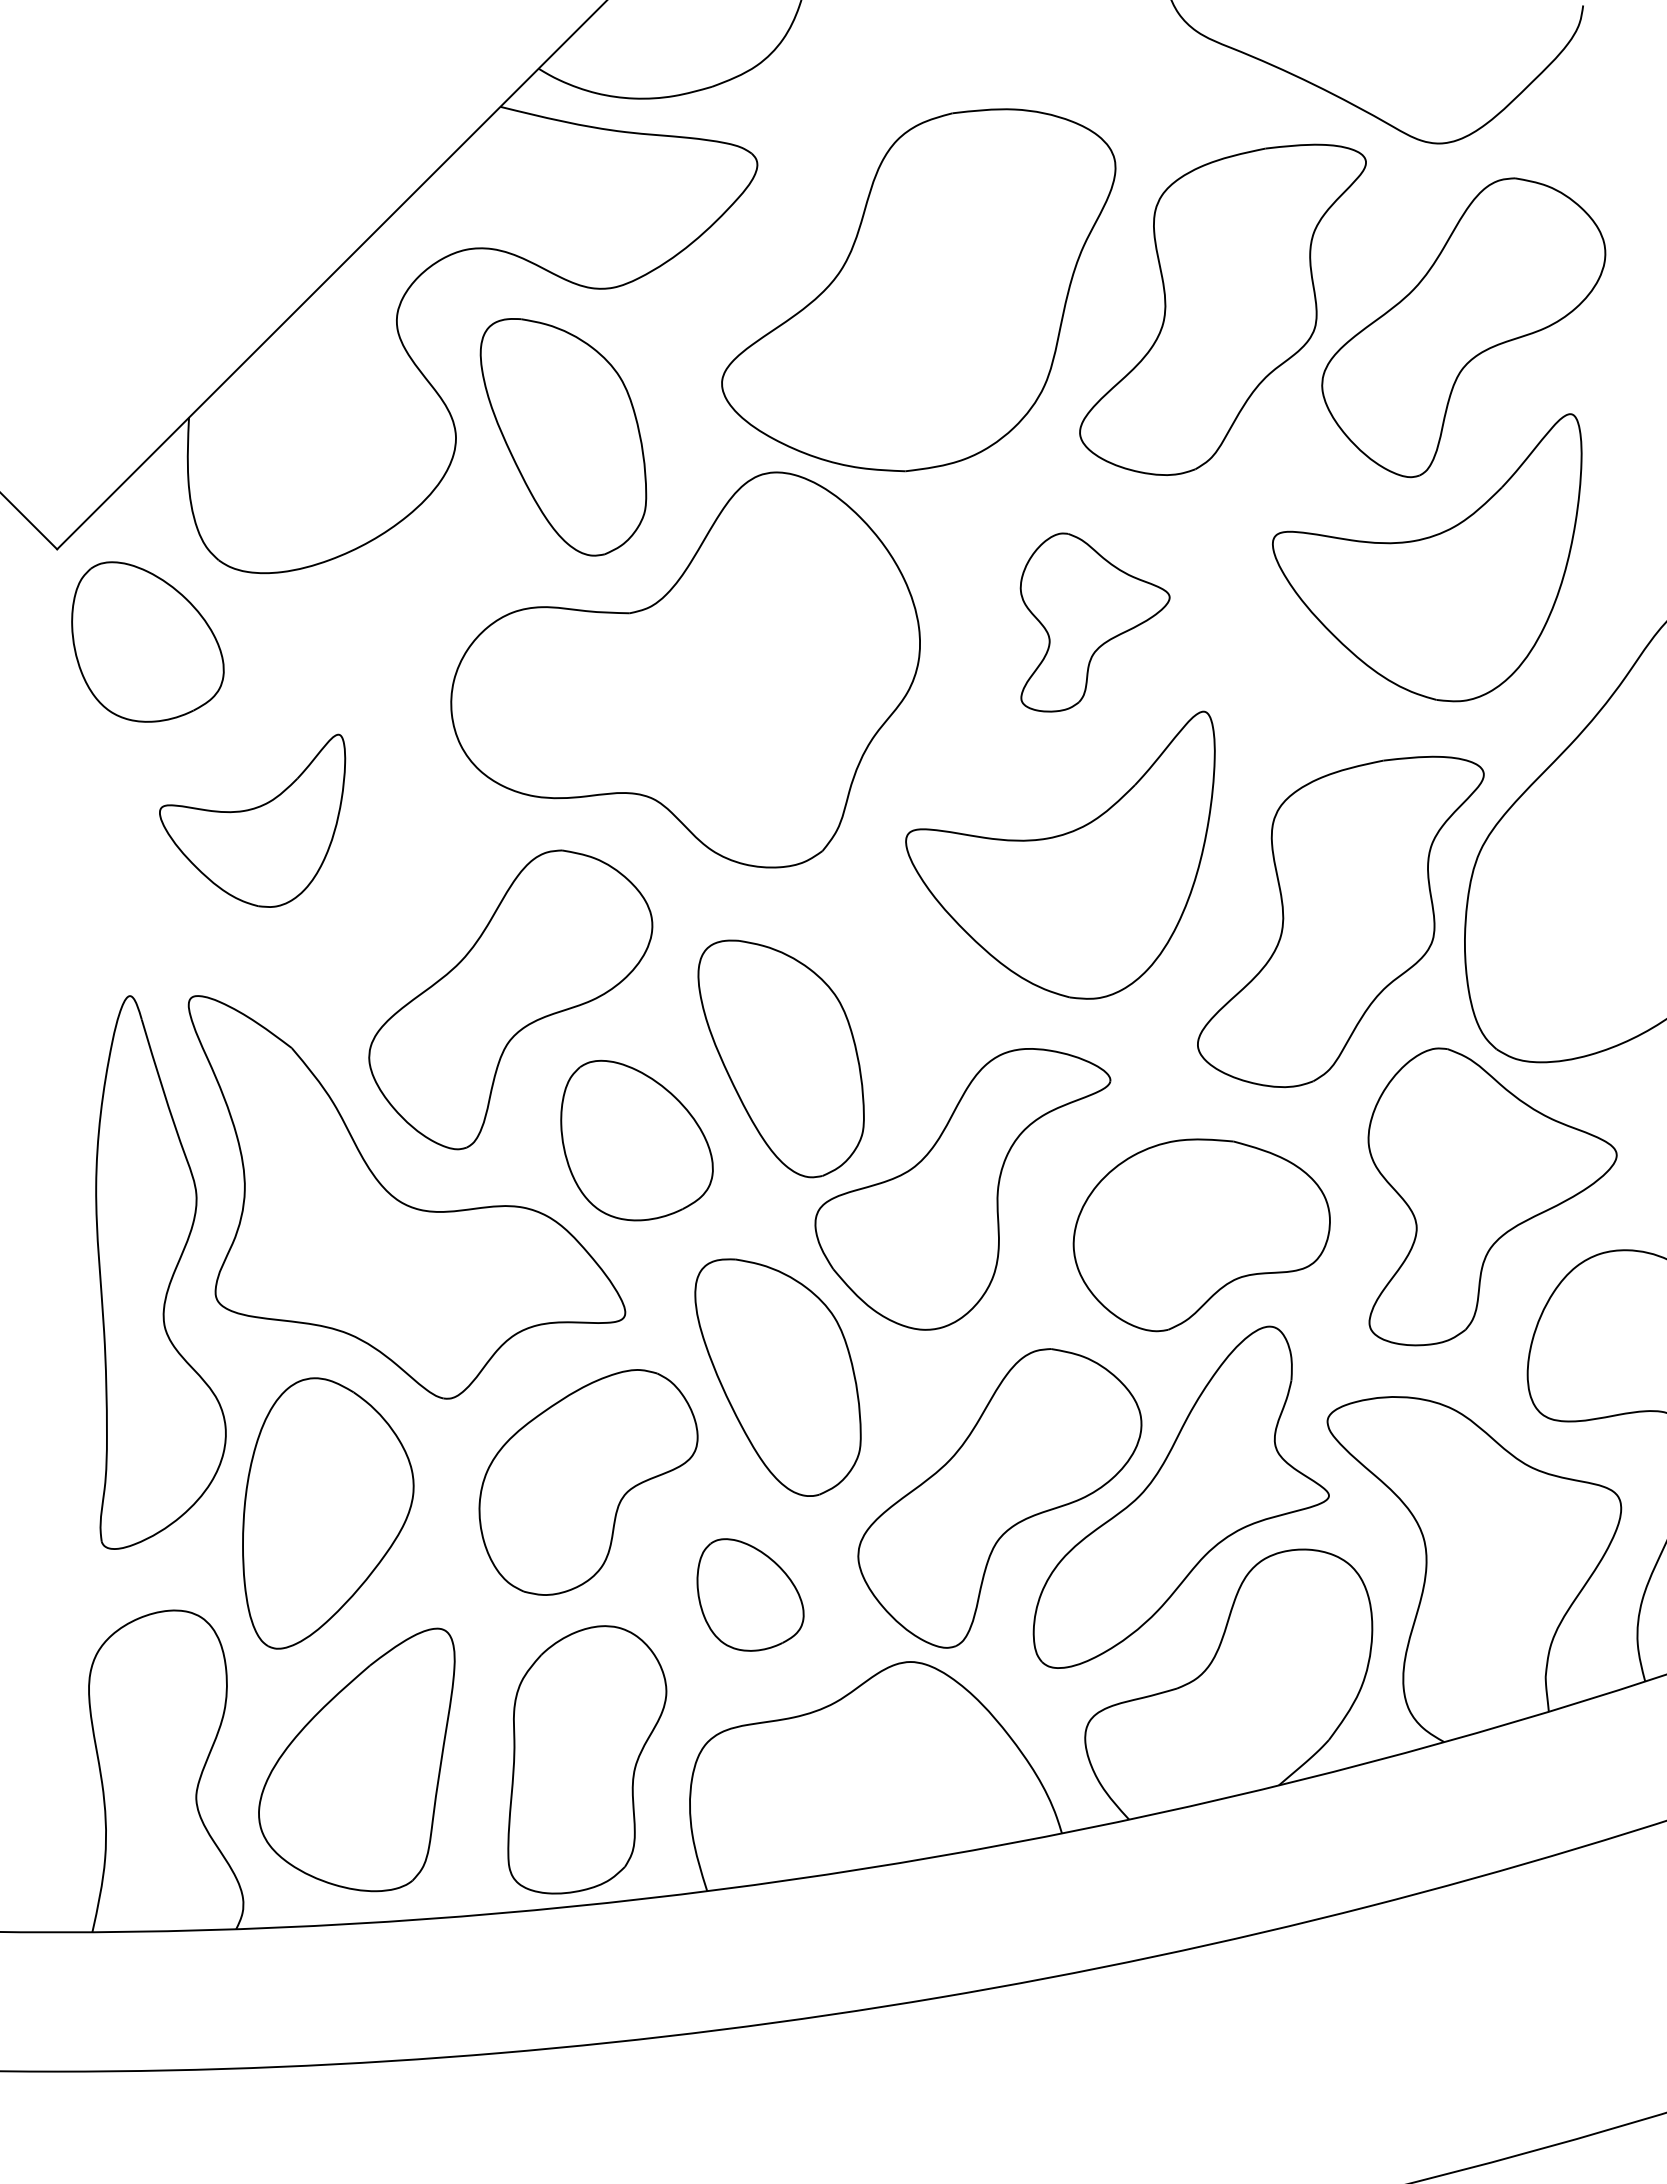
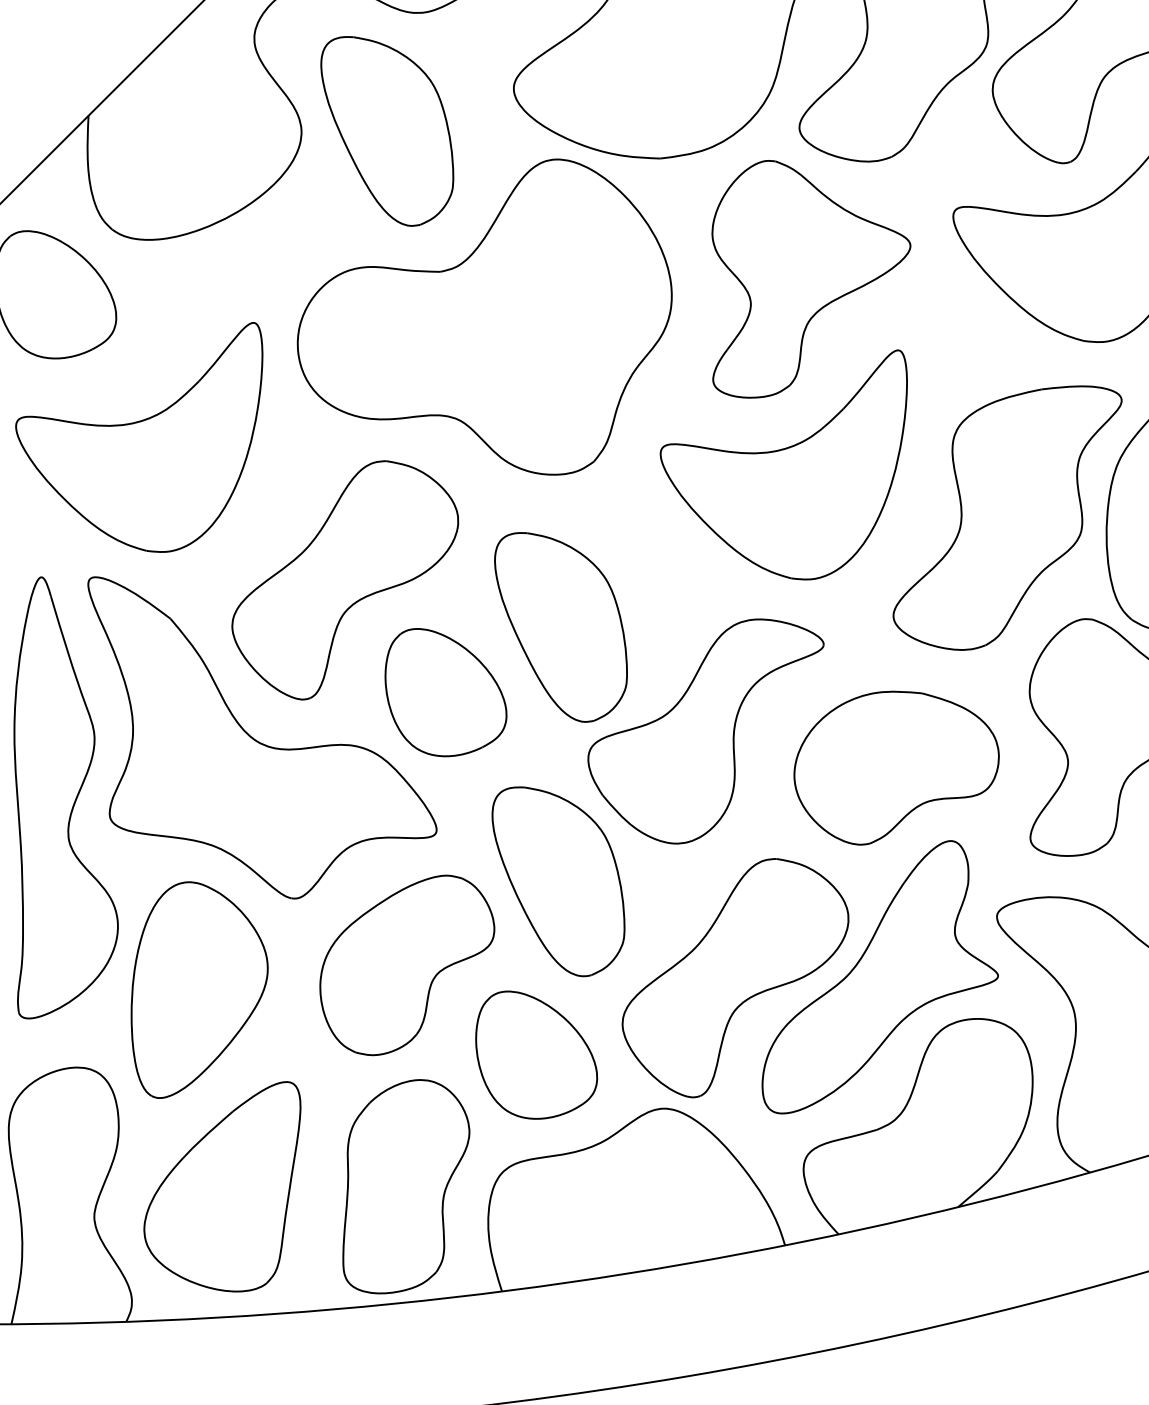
part: (1095, 622) -> (811, 279), size x1.67
part: (252, 820) -> (139, 437), size x1.67
part: (750, 1594) -> (536, 1054), size x1.43

